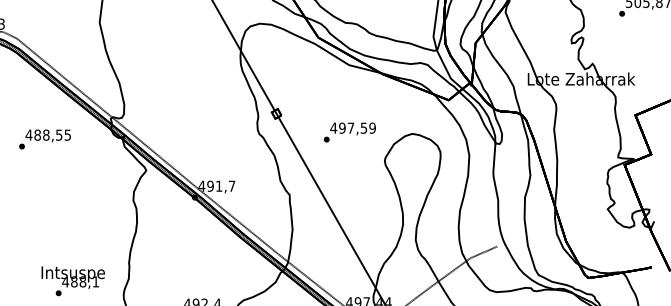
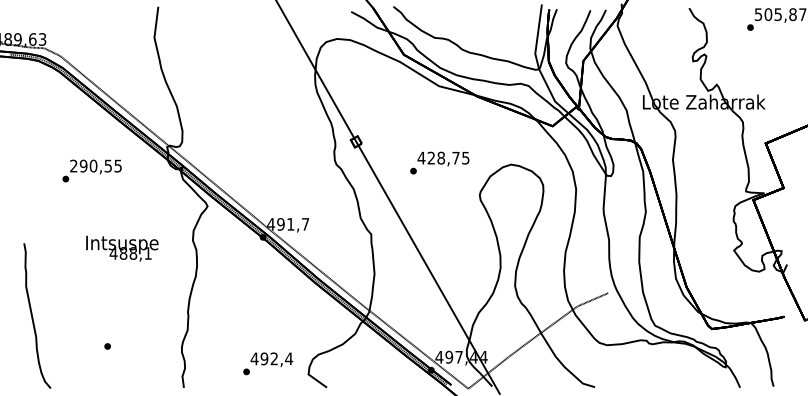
text: (357, 127) -> (448, 157), 497,59 -> 428,75
text: (37, 134) -> (83, 165), 488,55 -> 290,55
text: (73, 277) -> (122, 248), moved

